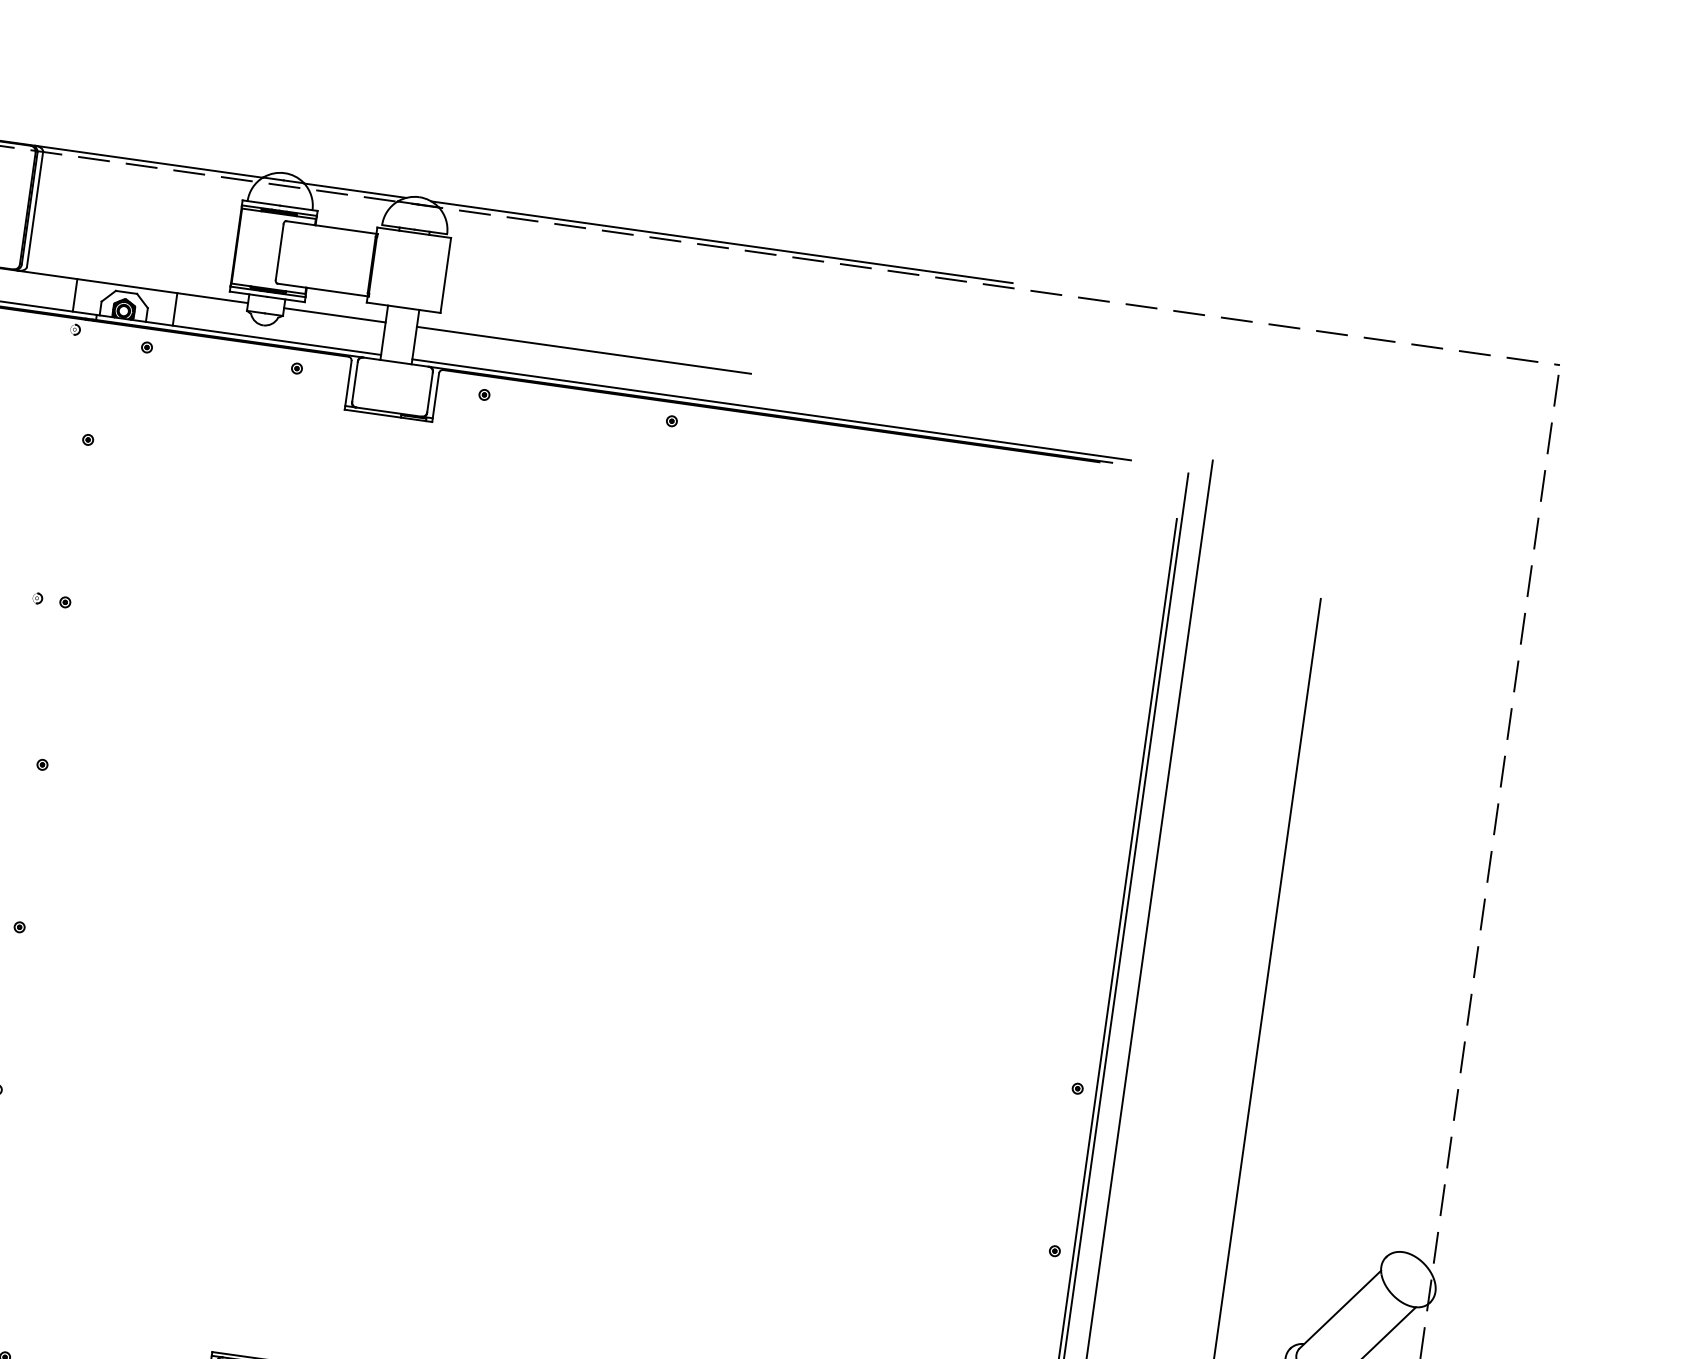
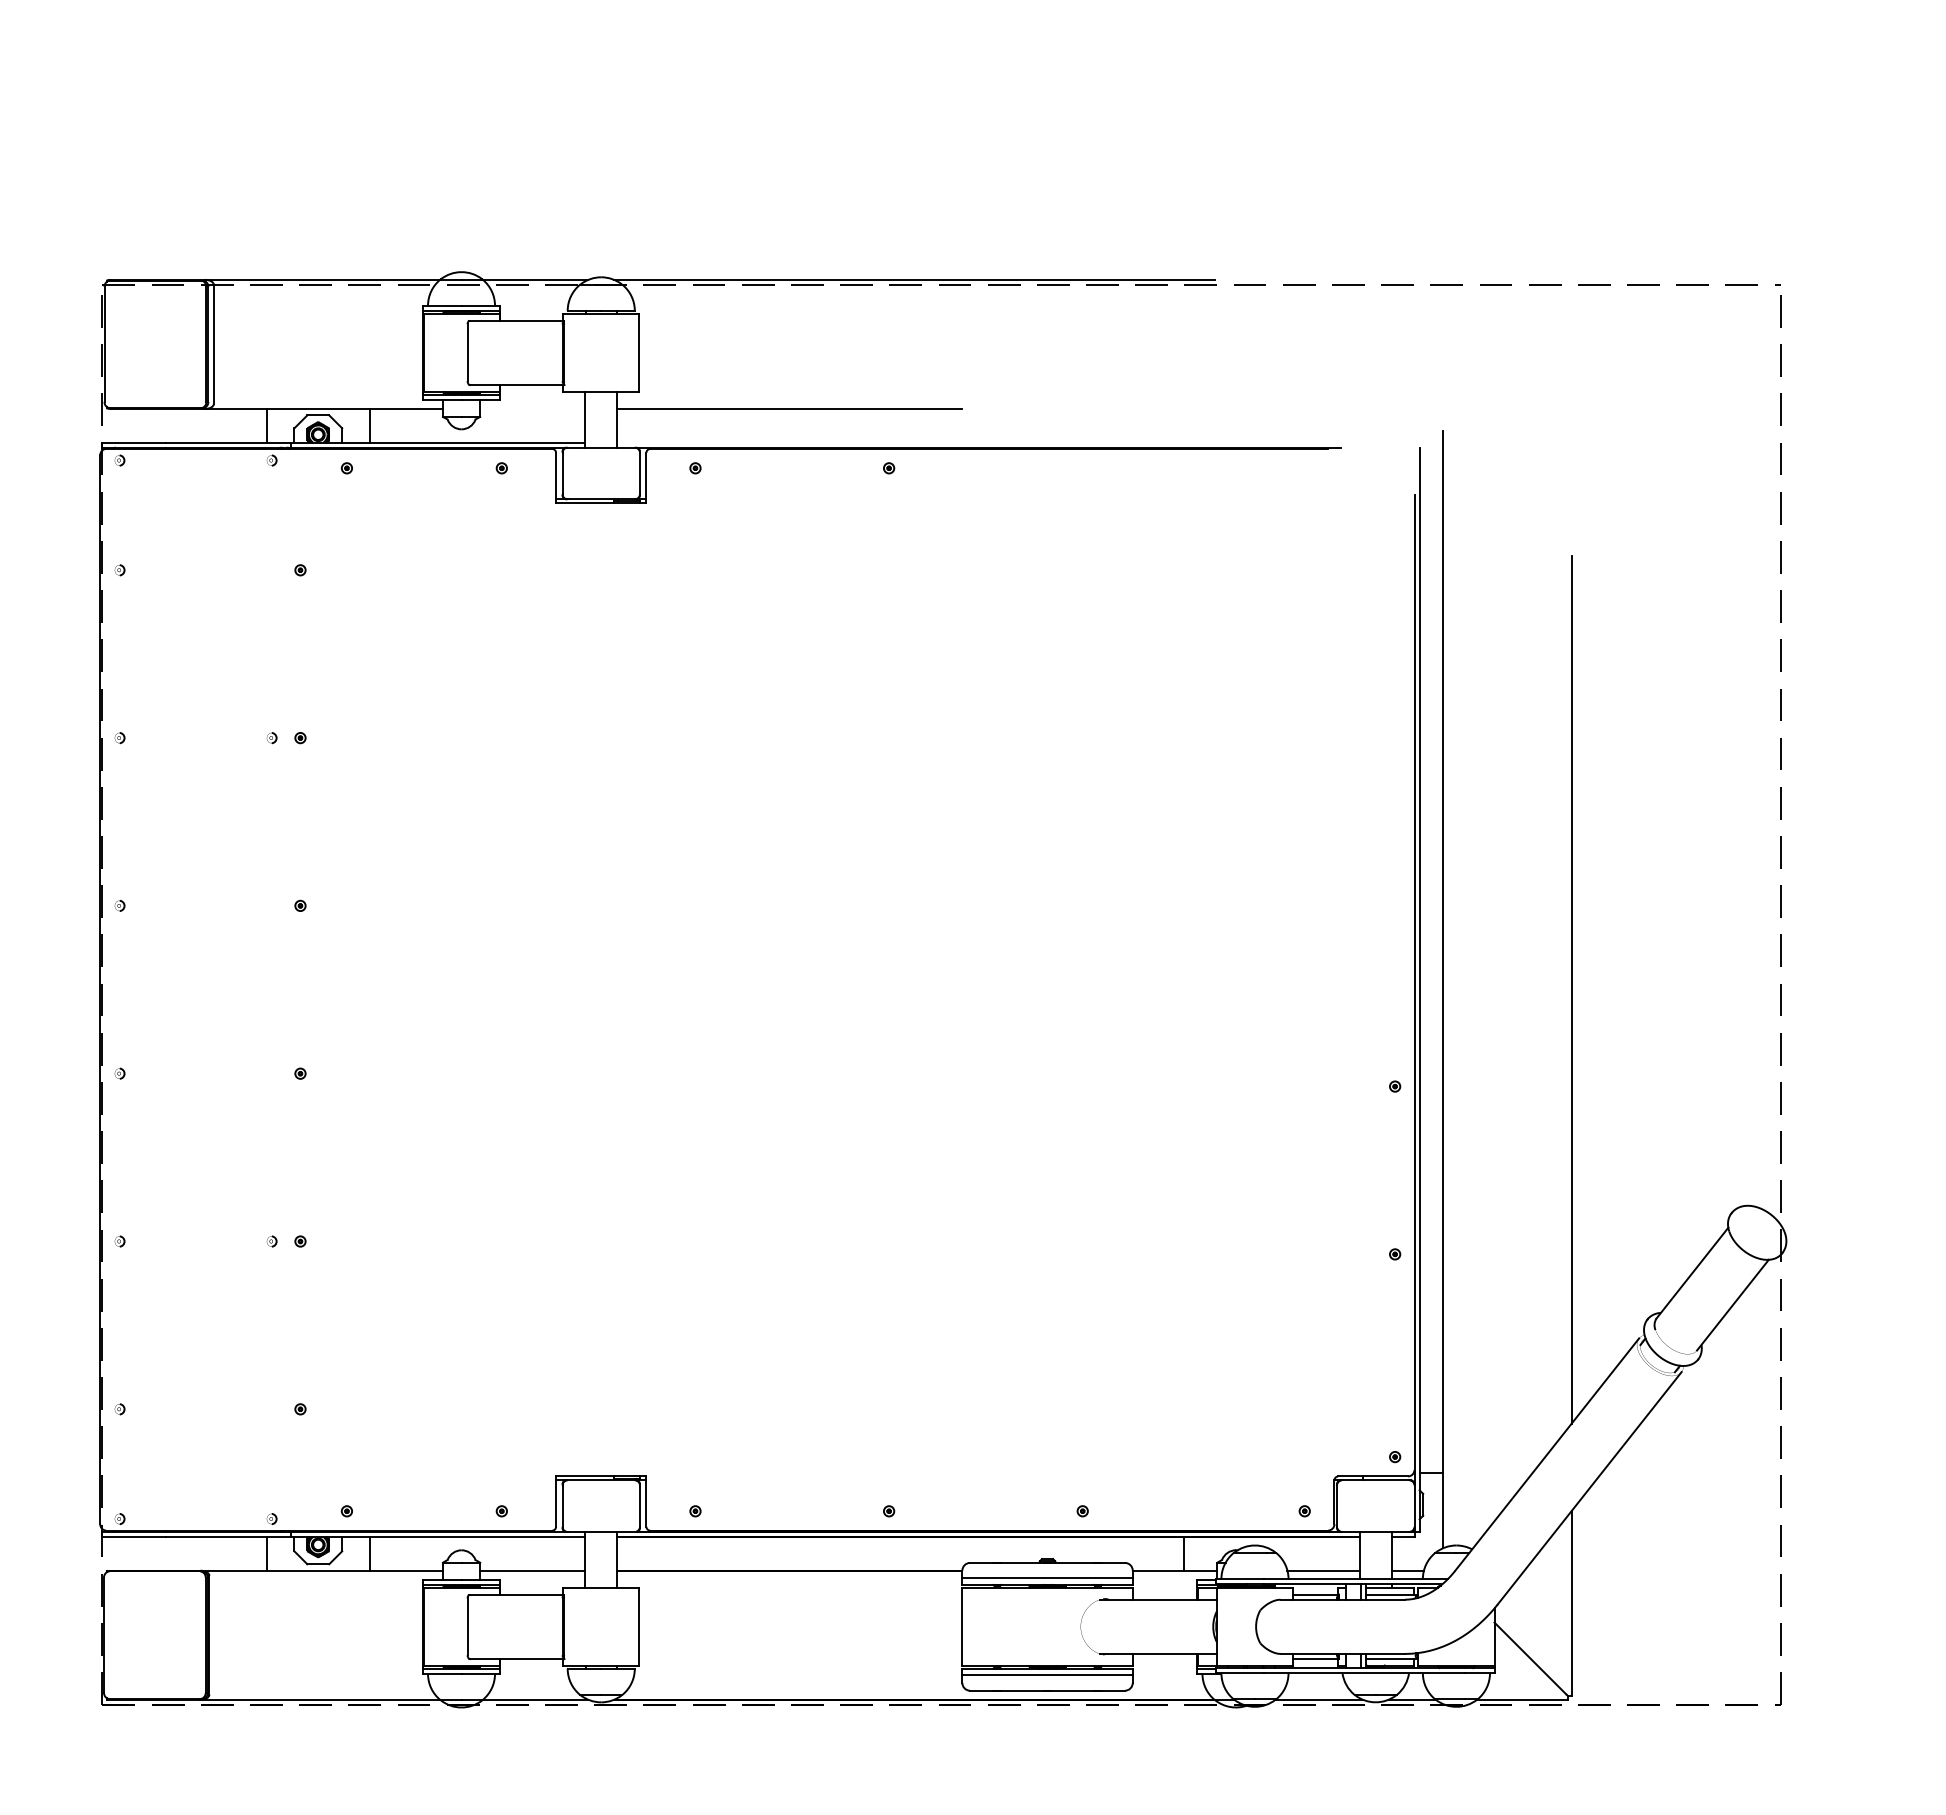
line: (334, 314) -> (532, 408), removed
line: (771, 409) -> (988, 442), removed

